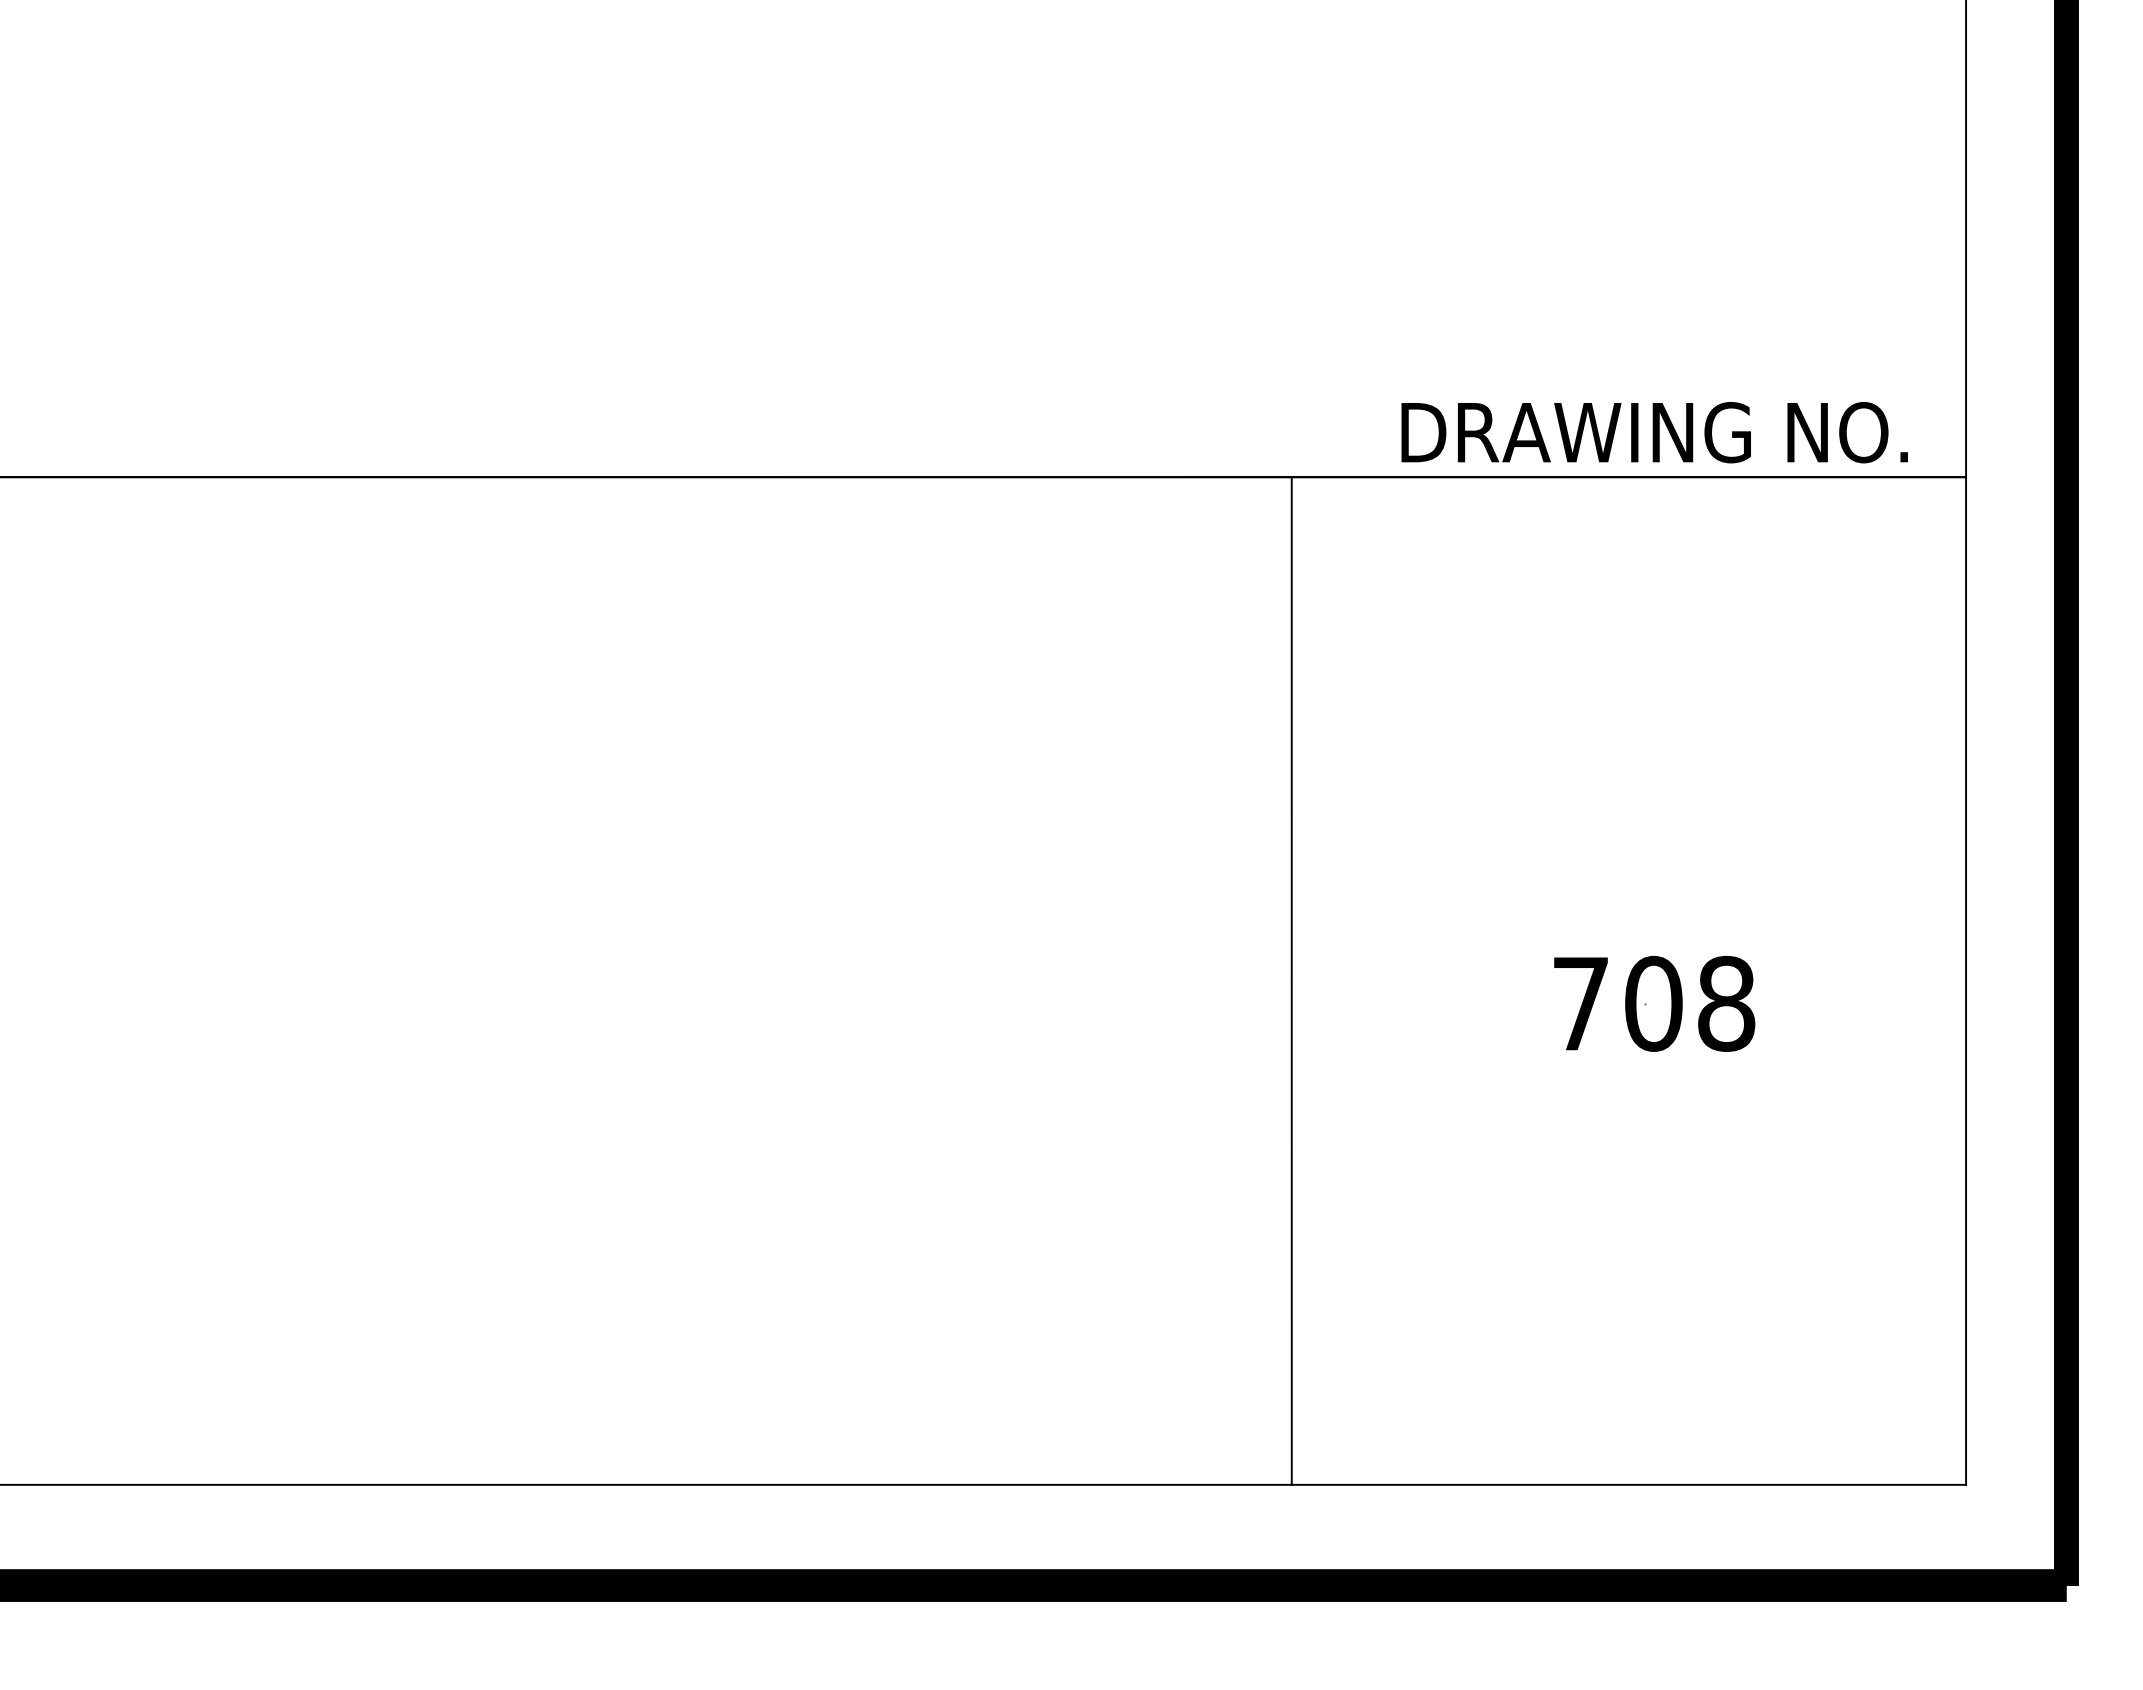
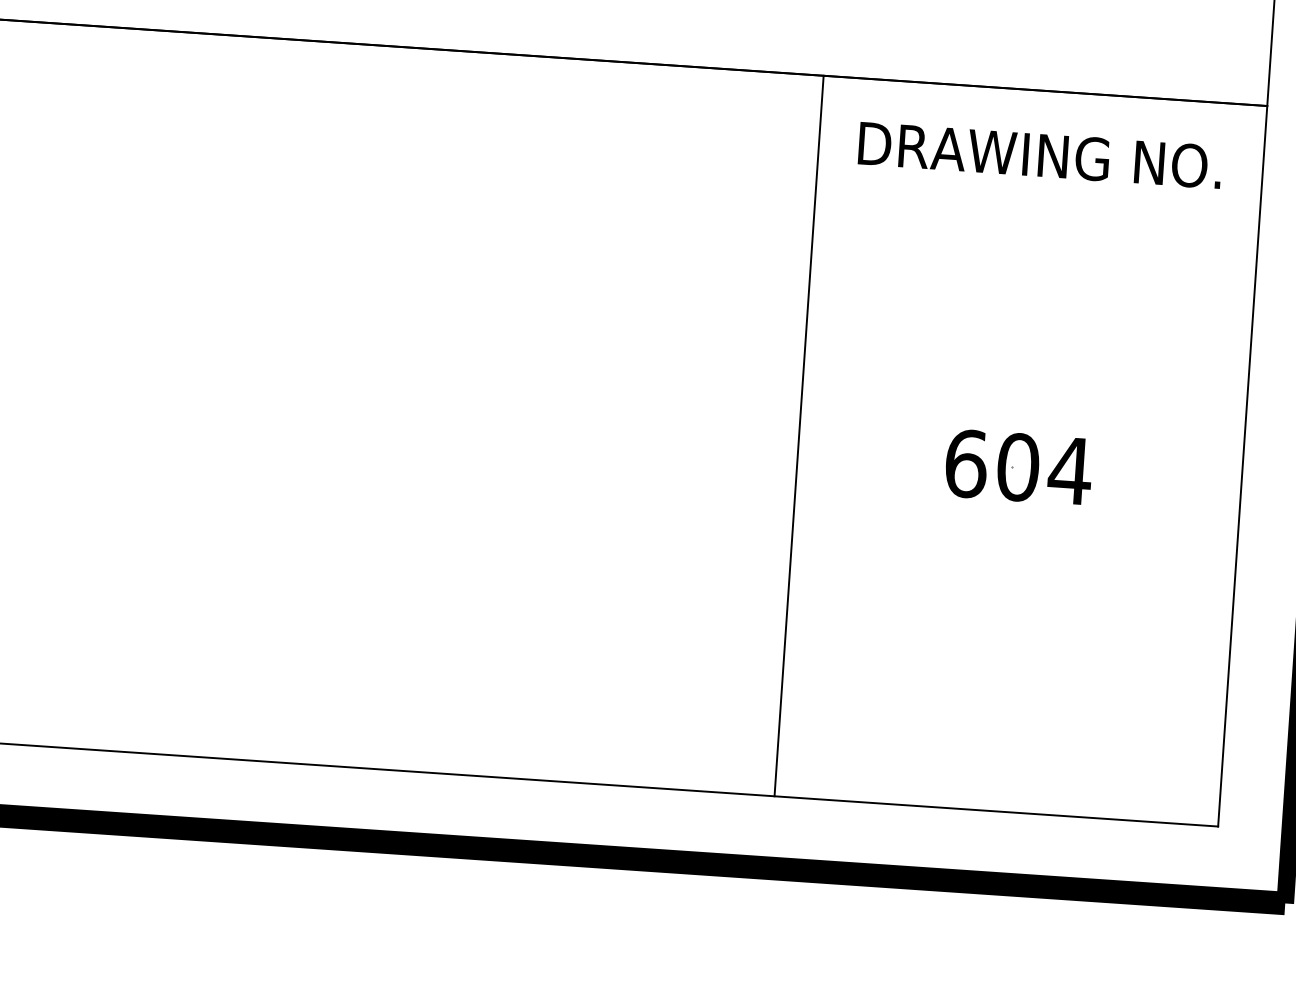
text: (1654, 432) -> (1040, 155), moved
line: (1291, 980) -> (798, 435), moved
text: (1654, 1003) -> (1018, 467), 708 -> 604

